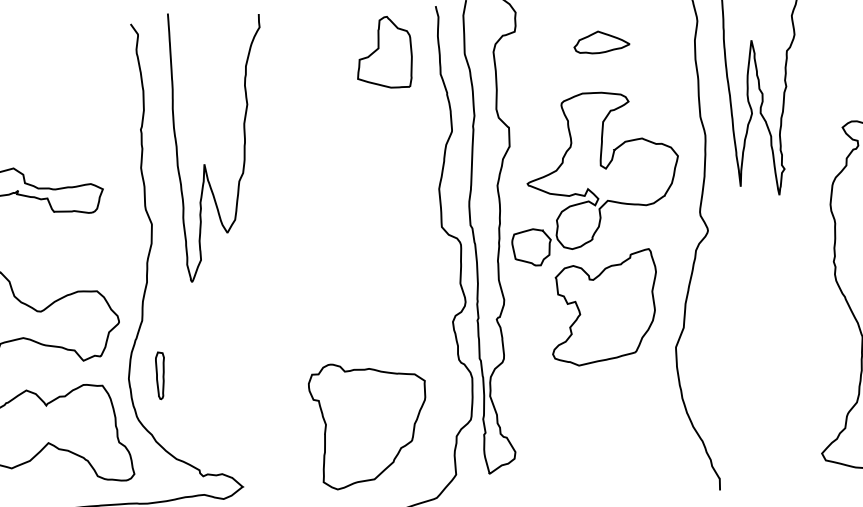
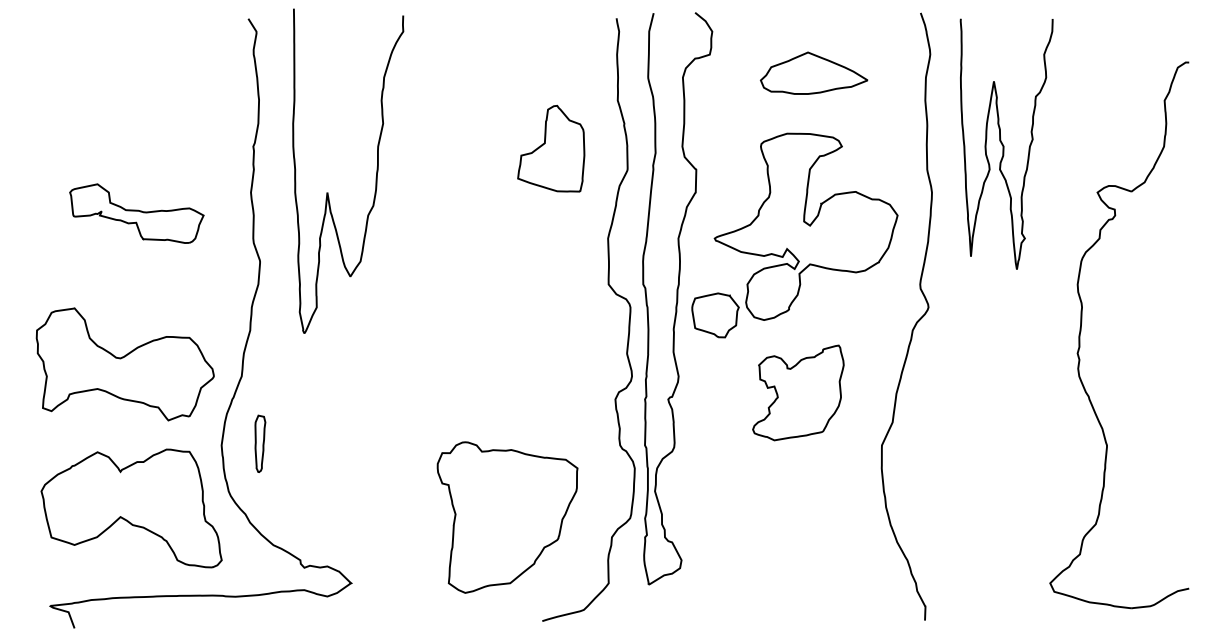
part: (601, 41) -> (813, 72), size x1.6
part: (384, 52) -> (551, 148), moved
part: (604, 307) -> (798, 392), size x0.7

